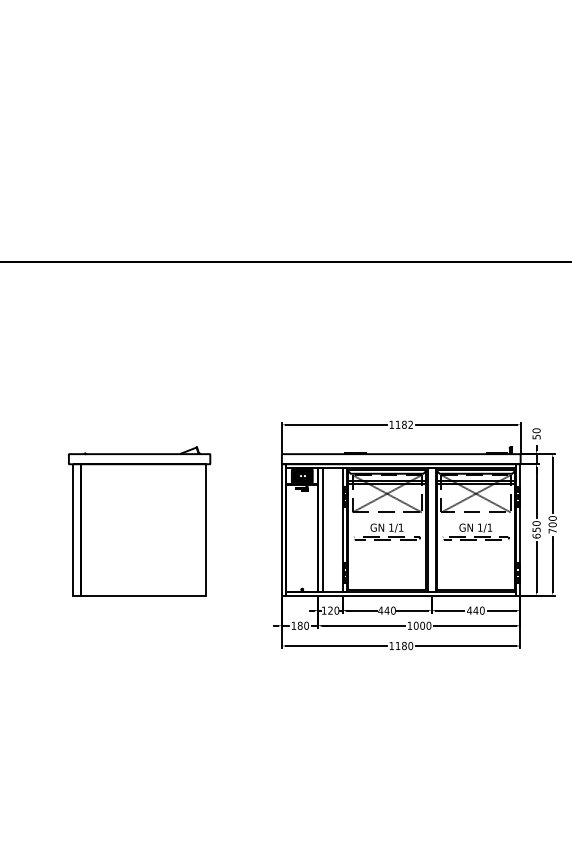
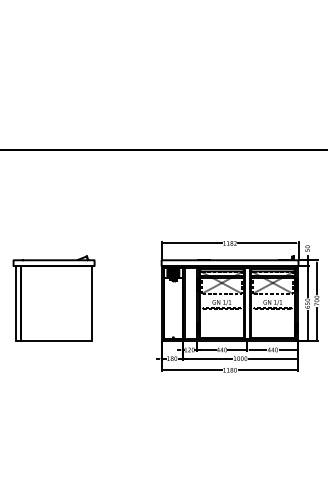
part: (138, 520) -> (53, 298), moved

